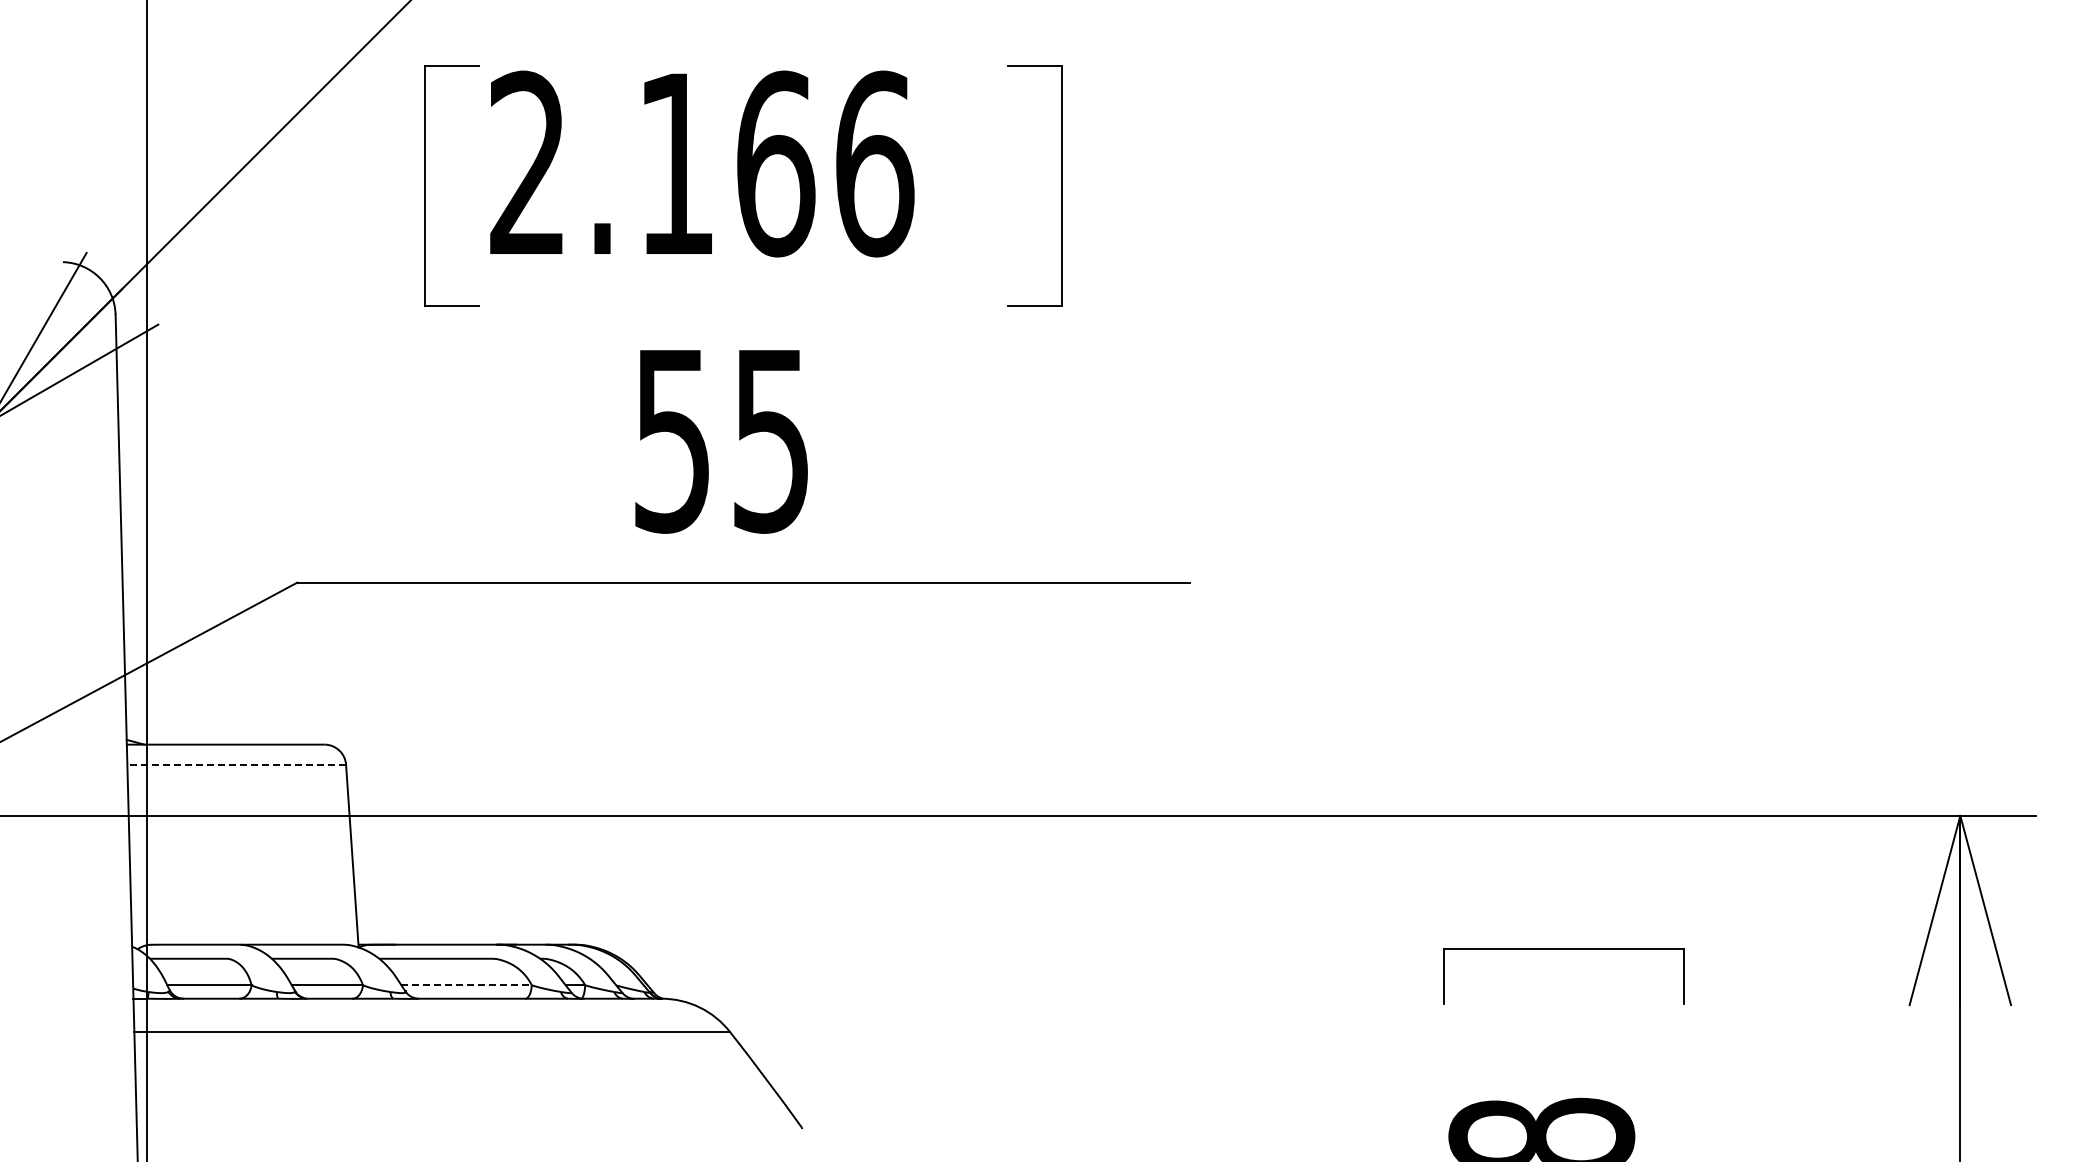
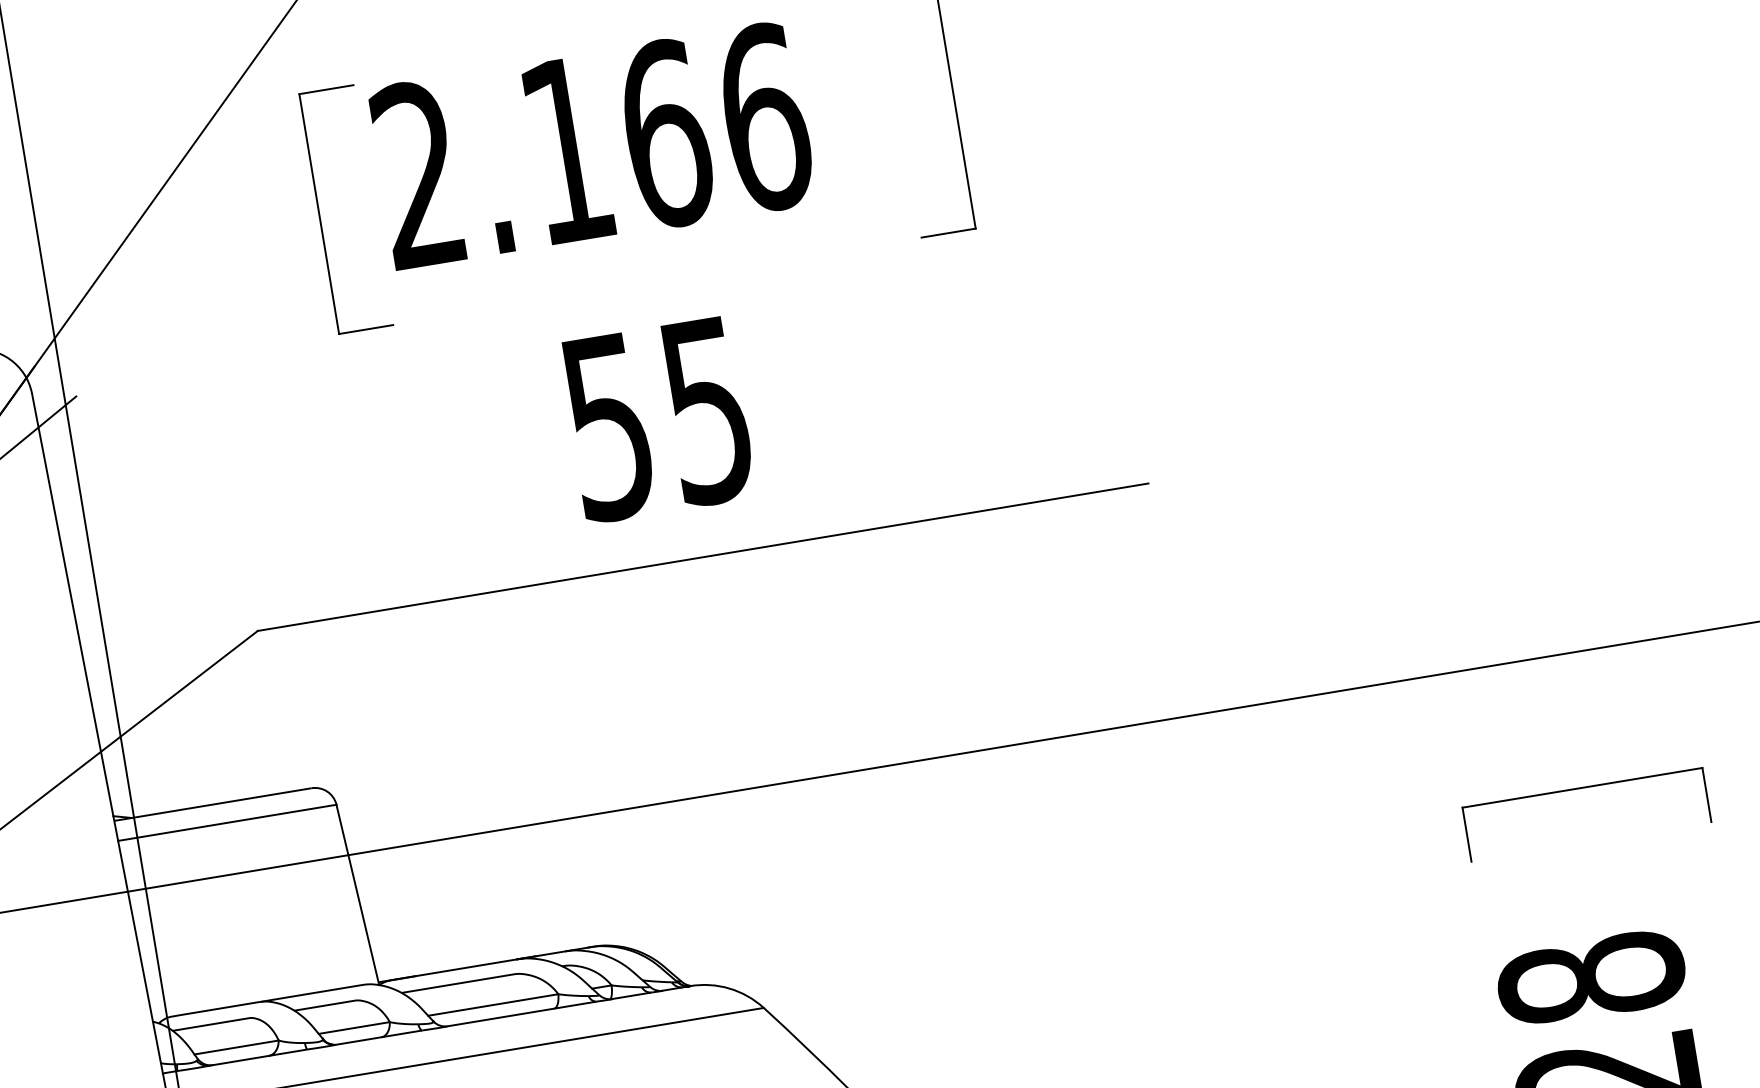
line: (236, 764) -> (227, 822), dashed -> solid
line: (467, 985) -> (494, 1005), dashed -> solid

